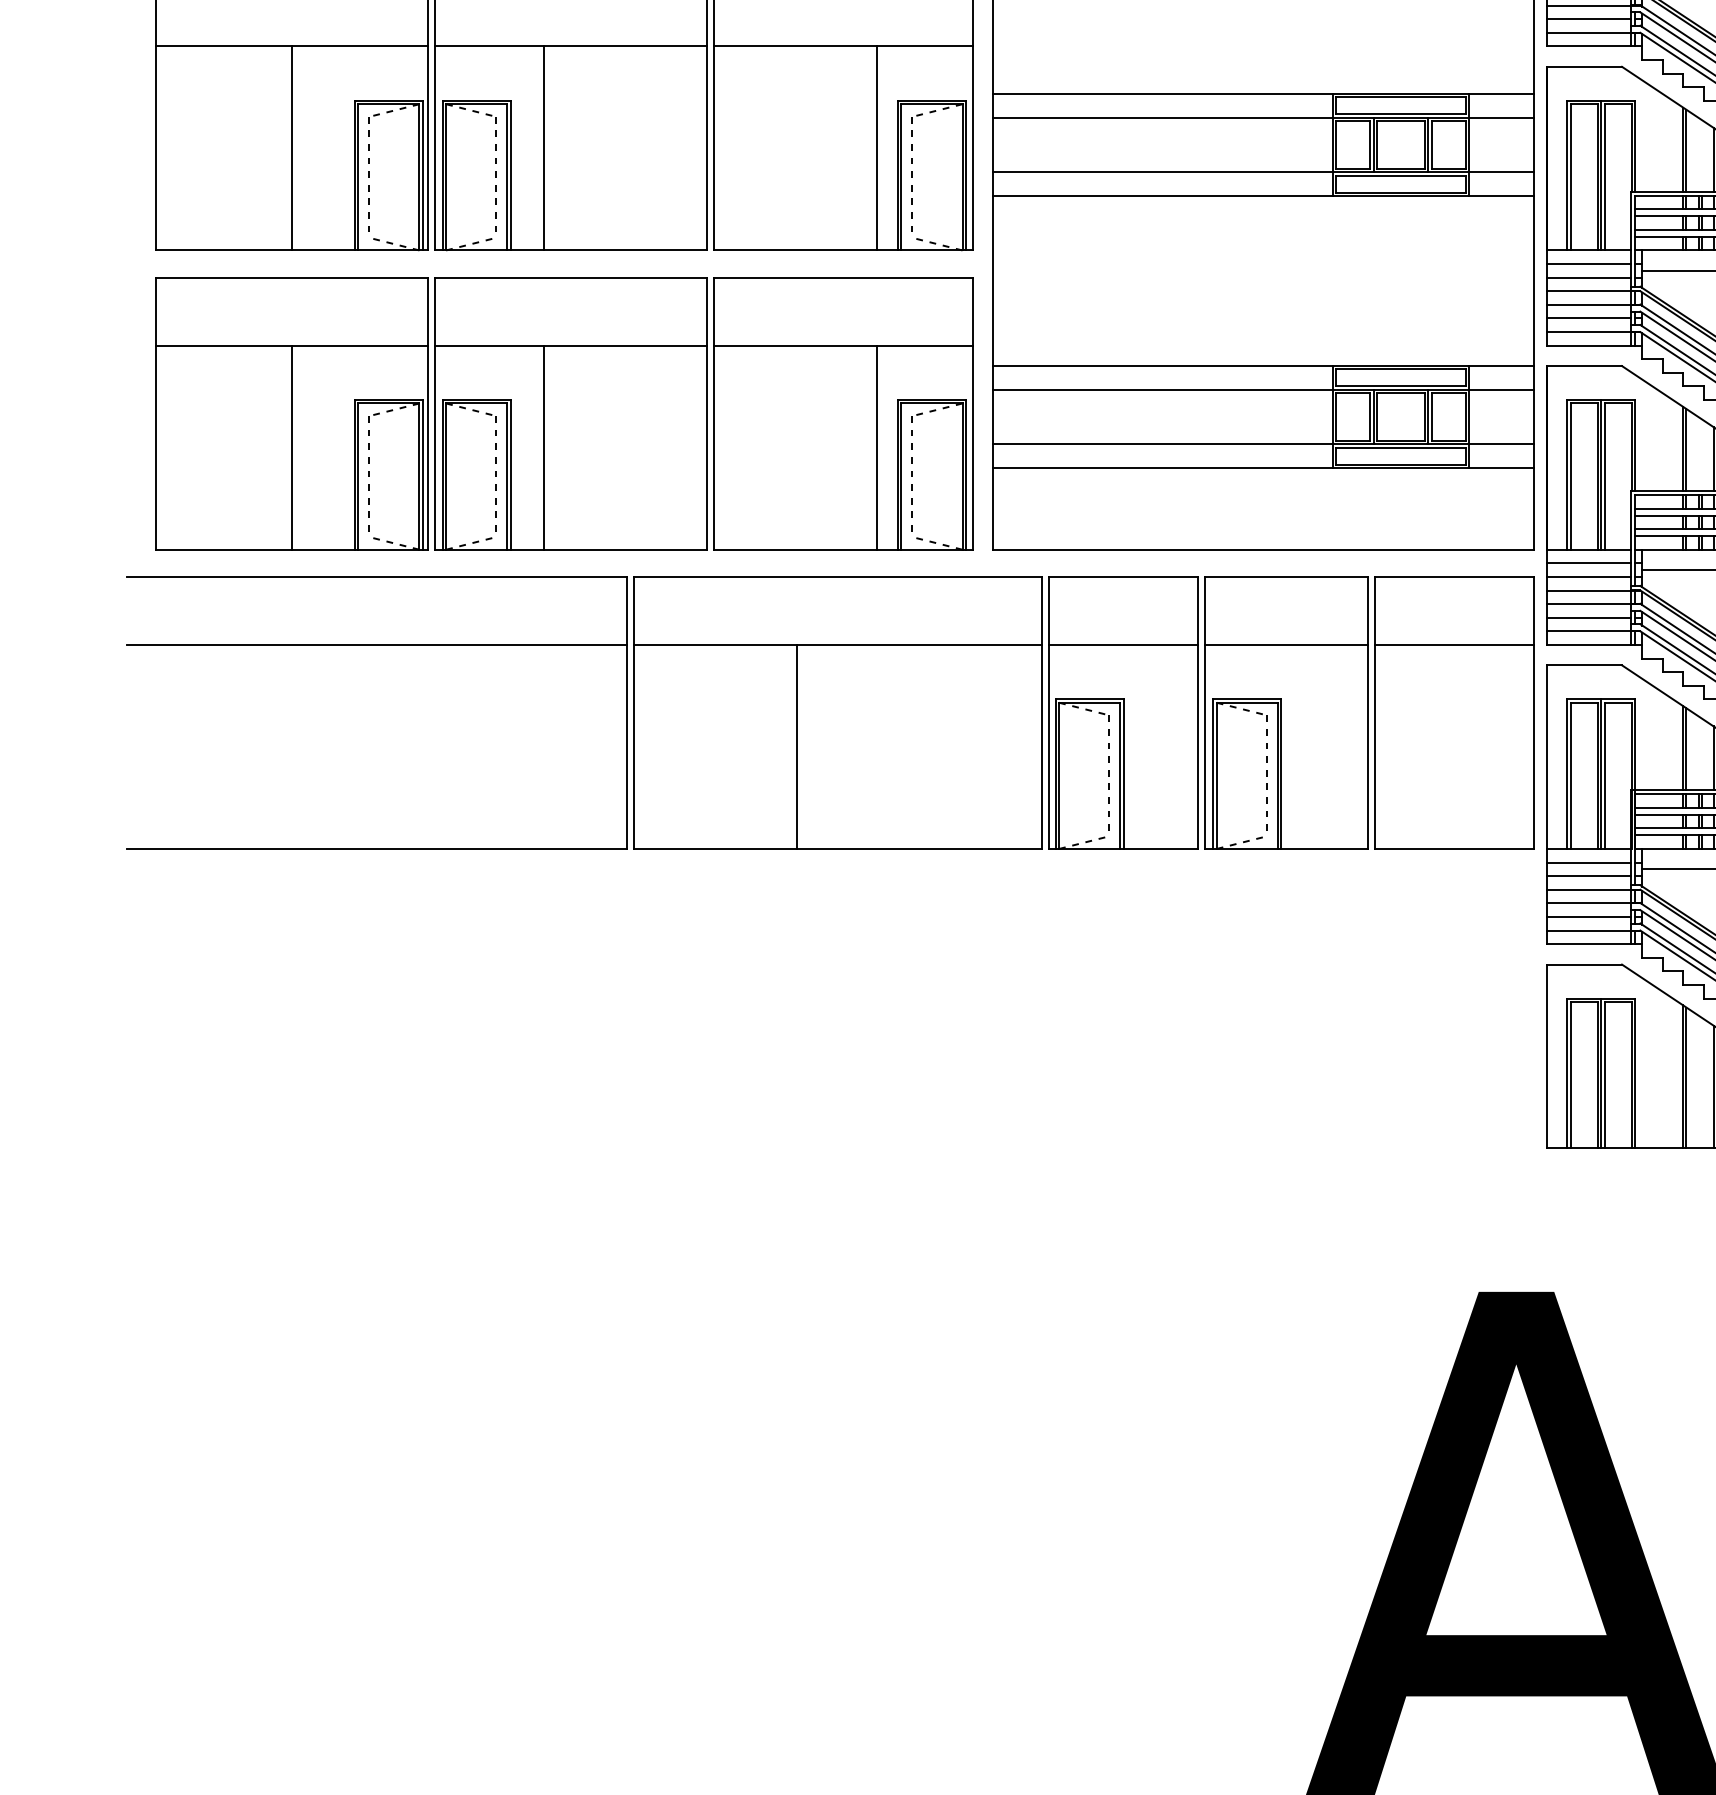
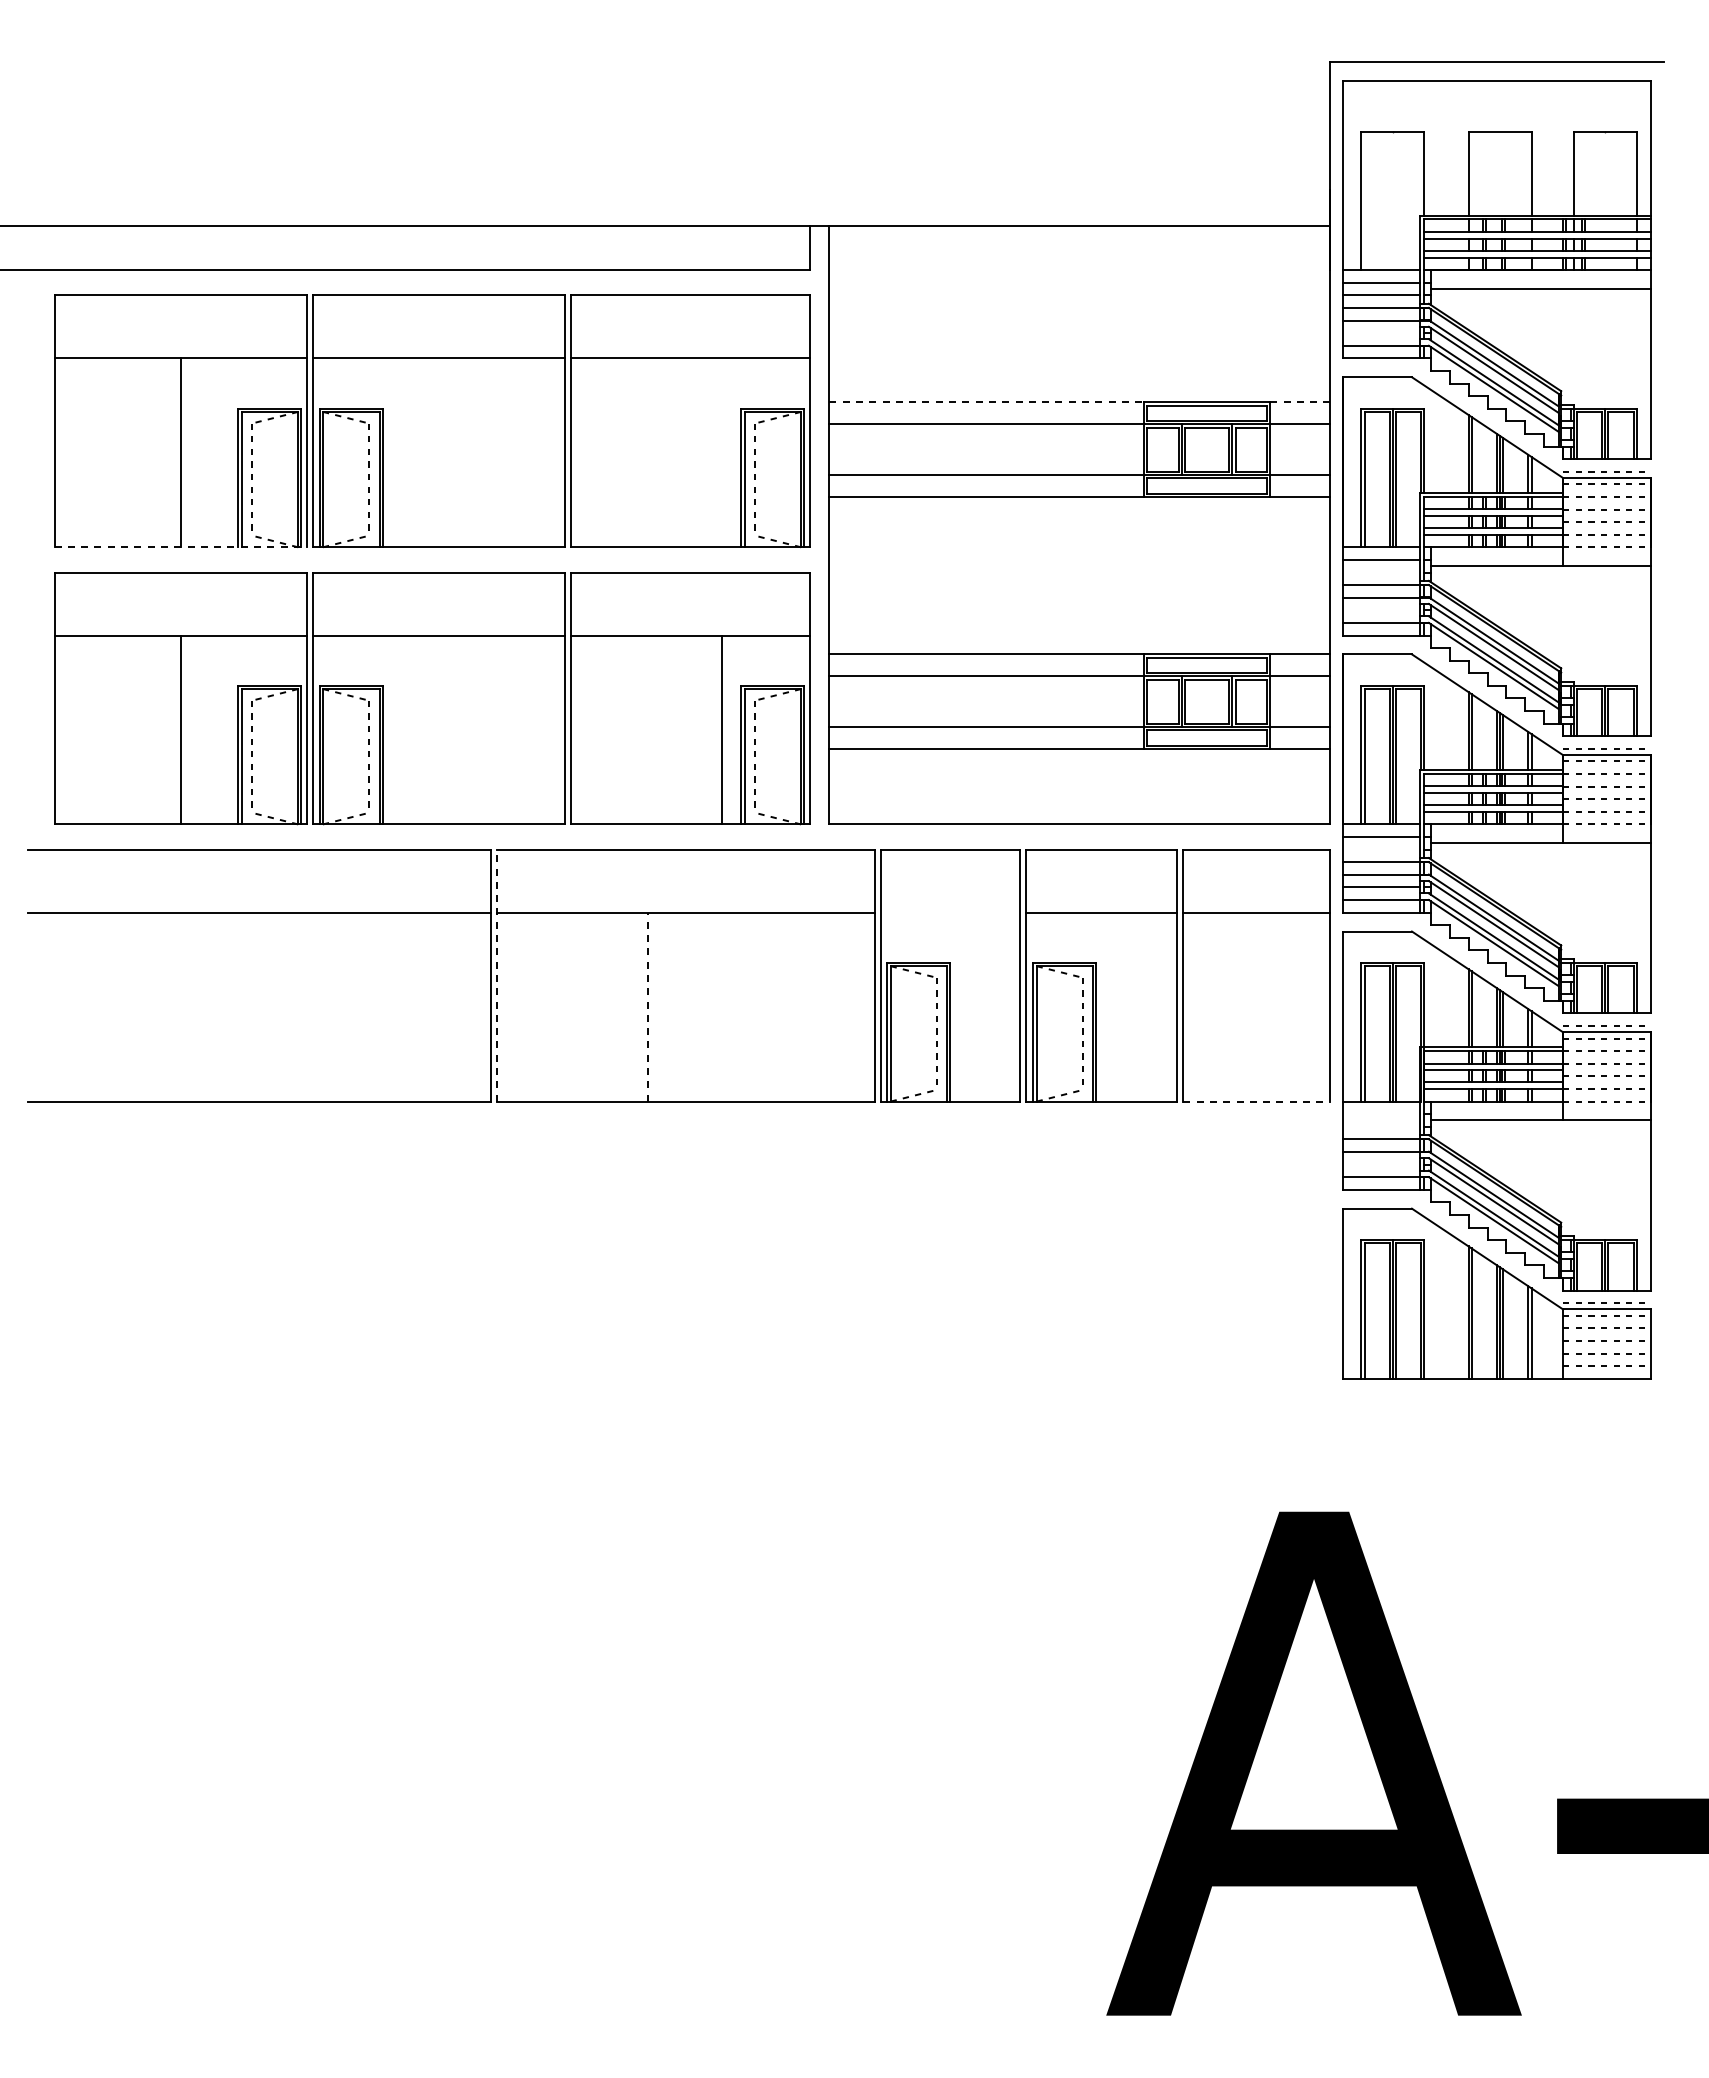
line: (1589, 19) -> (1381, 333), removed
line: (1163, 94) -> (987, 402), solid -> dashed
line: (1501, 94) -> (1300, 402), solid -> dashed
line: (543, 148) -> (413, 452), removed
line: (877, 148) -> (722, 452), removed
line: (293, 250) -> (181, 547), solid -> dashed
line: (1589, 277) -> (1381, 572), removed
line: (1589, 318) -> (1381, 610), removed
line: (543, 447) -> (413, 729), removed
line: (1589, 576) -> (1381, 849), removed
line: (1122, 644) -> (949, 912), removed
line: (634, 712) -> (497, 975), solid -> dashed
line: (797, 746) -> (648, 1006), solid -> dashed
line: (1455, 848) -> (1257, 1101), solid -> dashed
line: (1589, 862) -> (1381, 1114), removed
line: (1589, 875) -> (1381, 1126), removed
line: (1589, 916) -> (1381, 1164), removed

